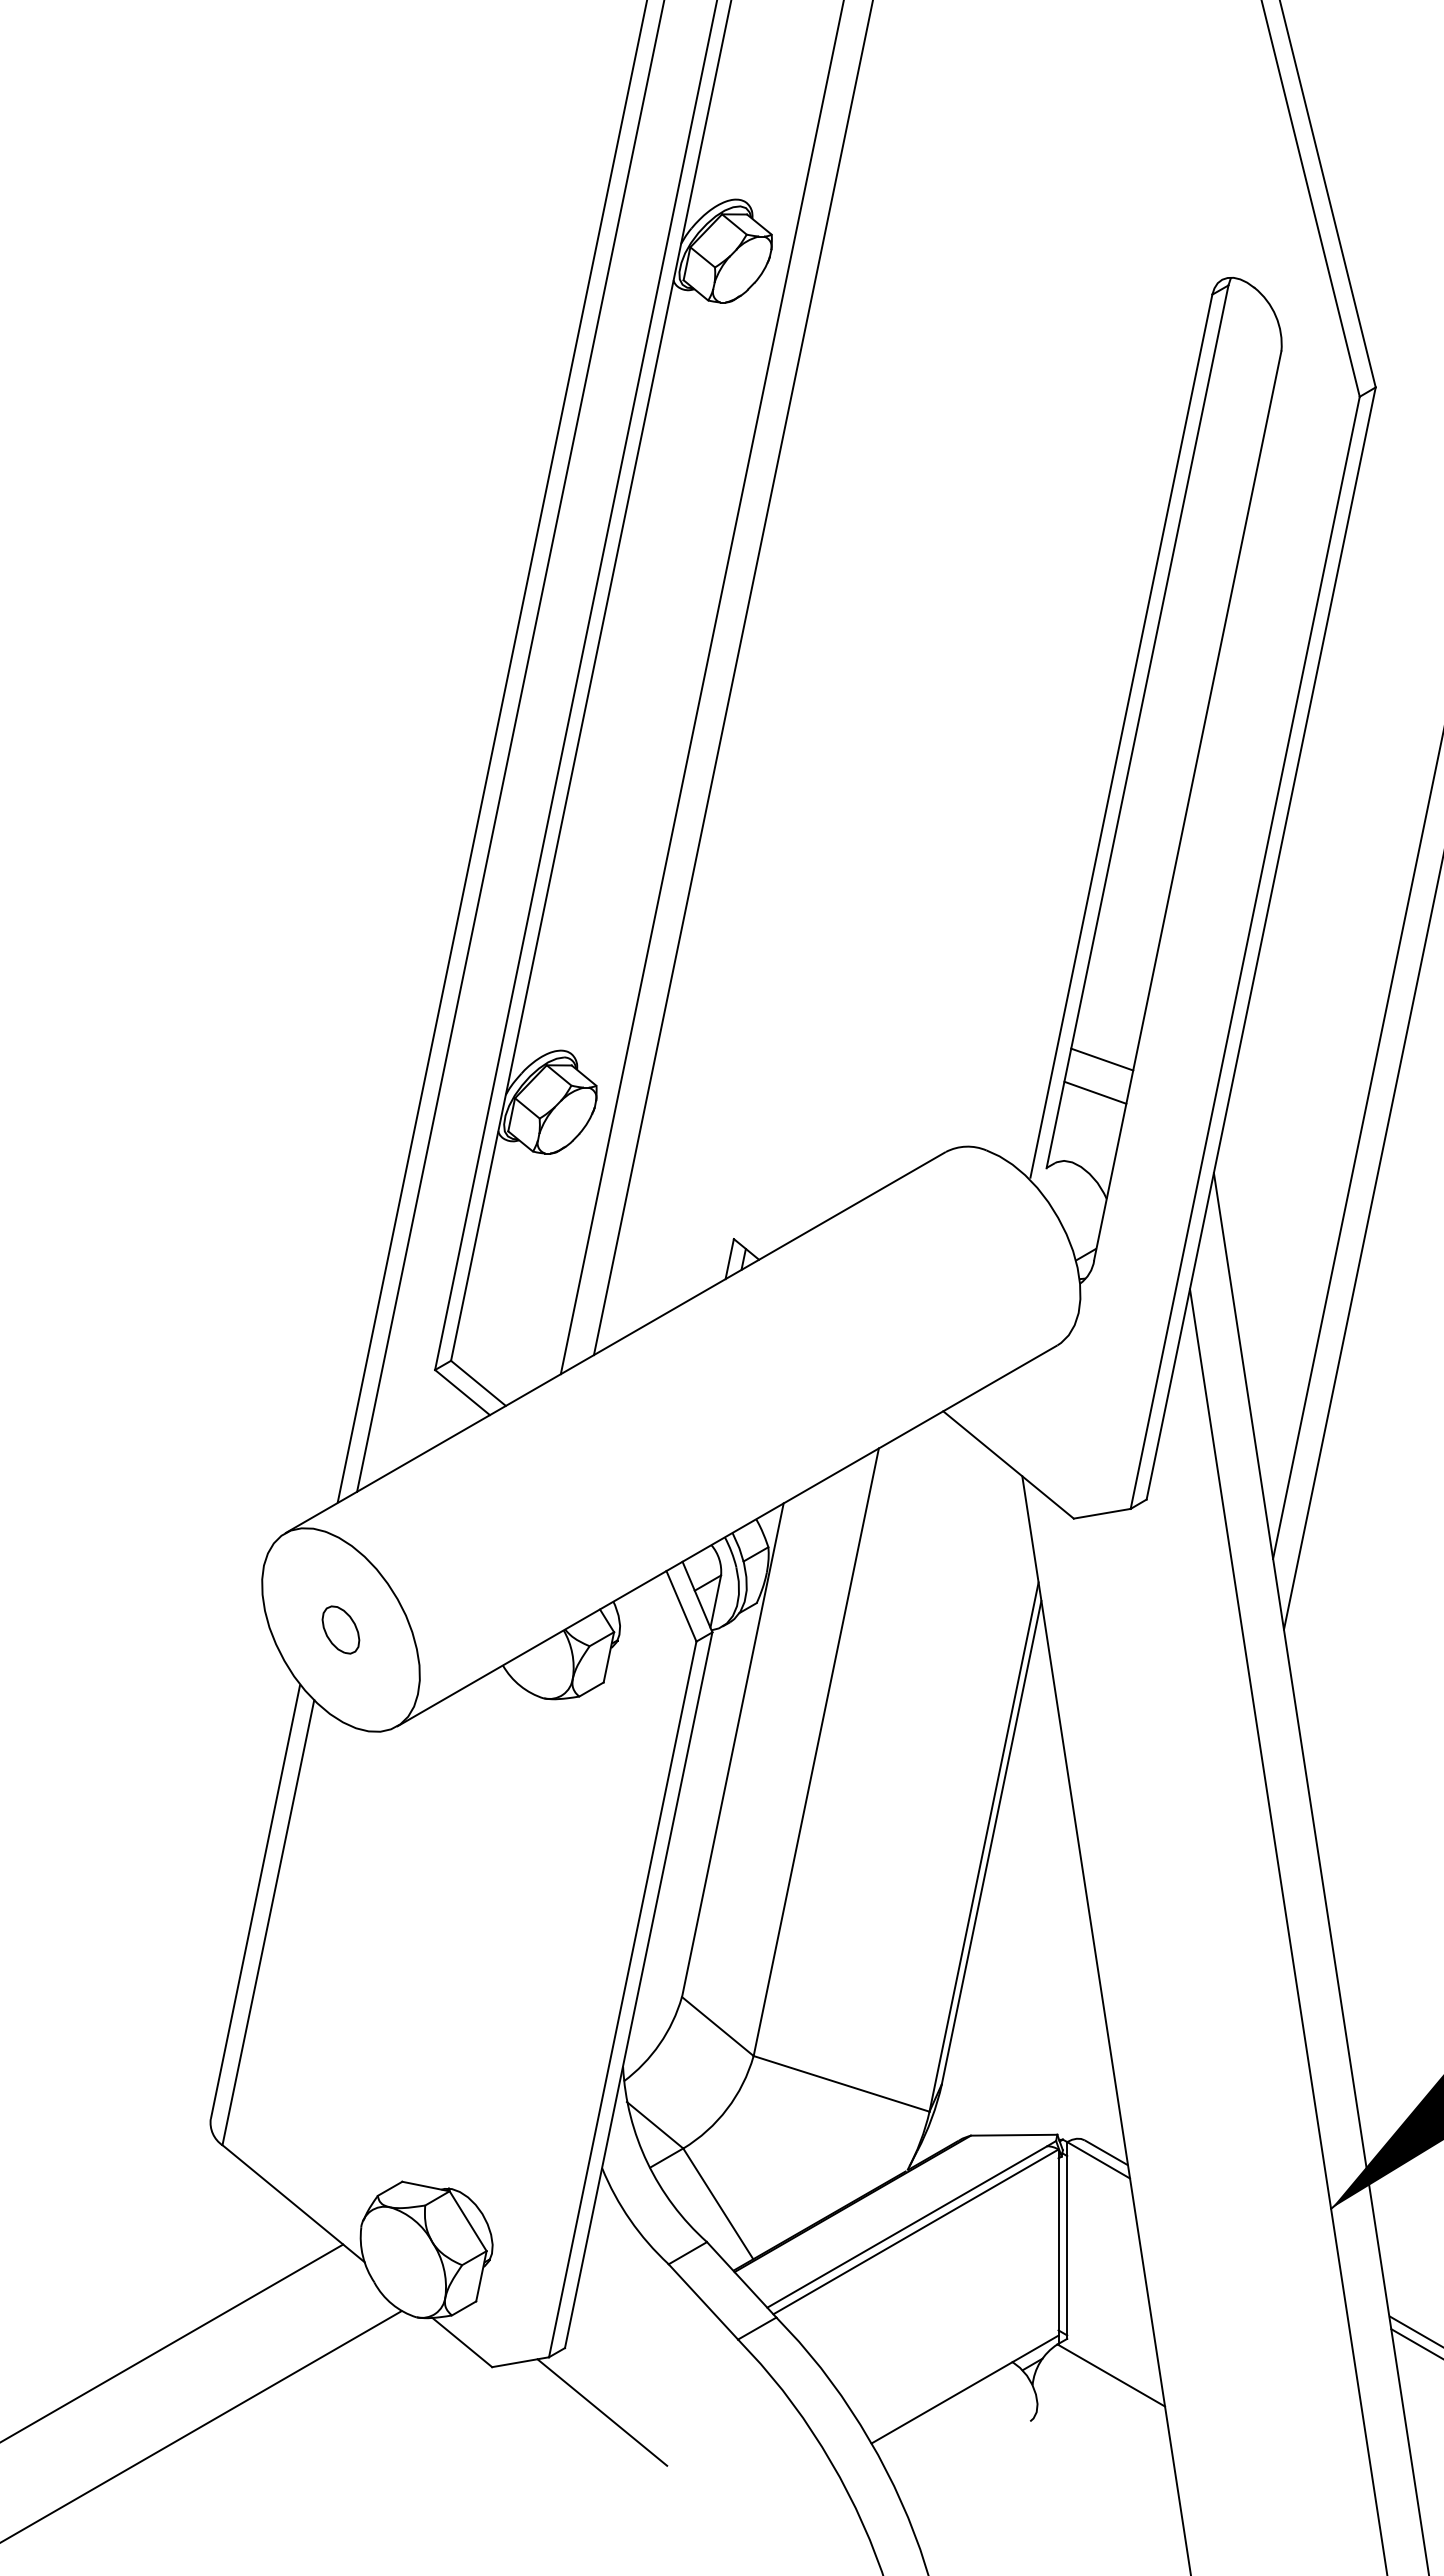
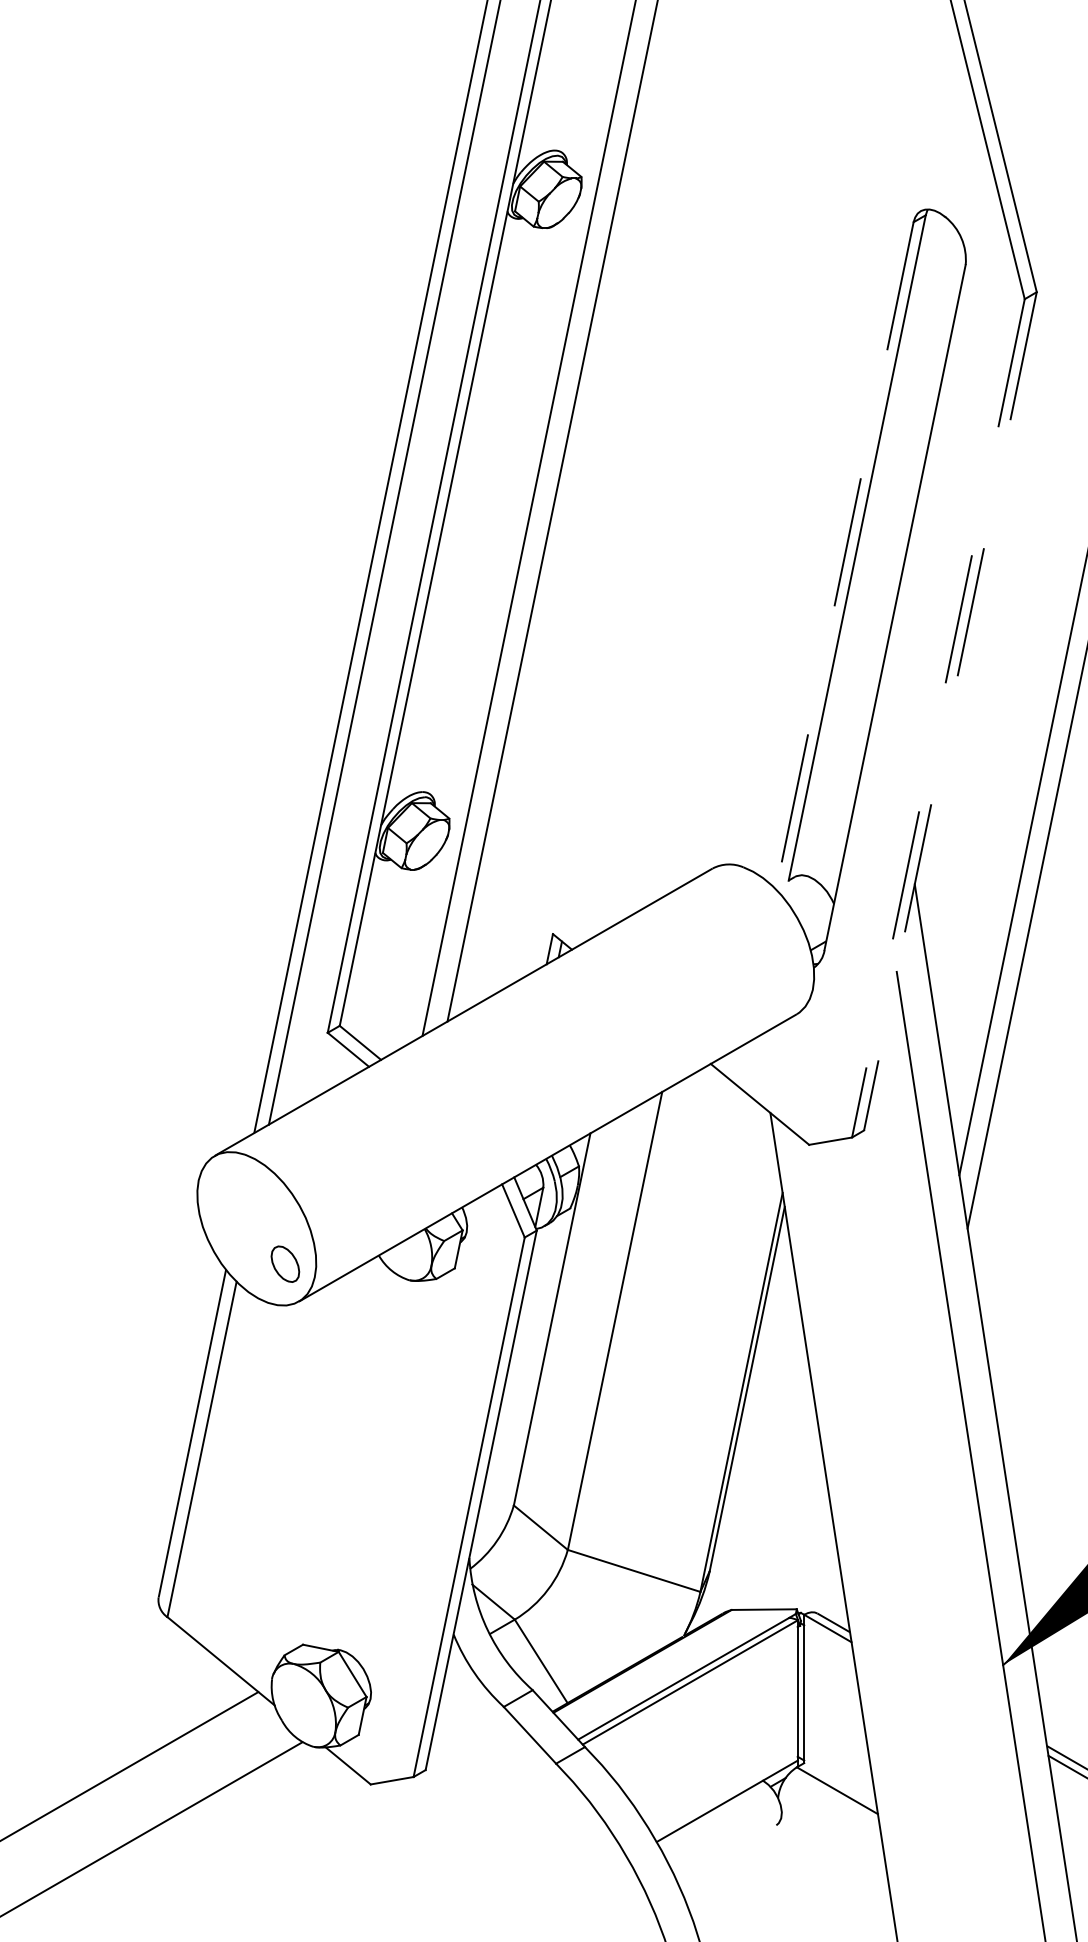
line: (1121, 736) -> (845, 555), solid -> dashed
line: (1261, 943) -> (950, 711), solid -> dashed
line: (1245, 952) -> (938, 718), solid -> dashed
line: (1102, 1059) -> (830, 798), removed
line: (1095, 1092) -> (825, 823), removed
part: (340, 1629) -> (285, 1263), moved
line: (602, 2412) -> (453, 1818), removed

